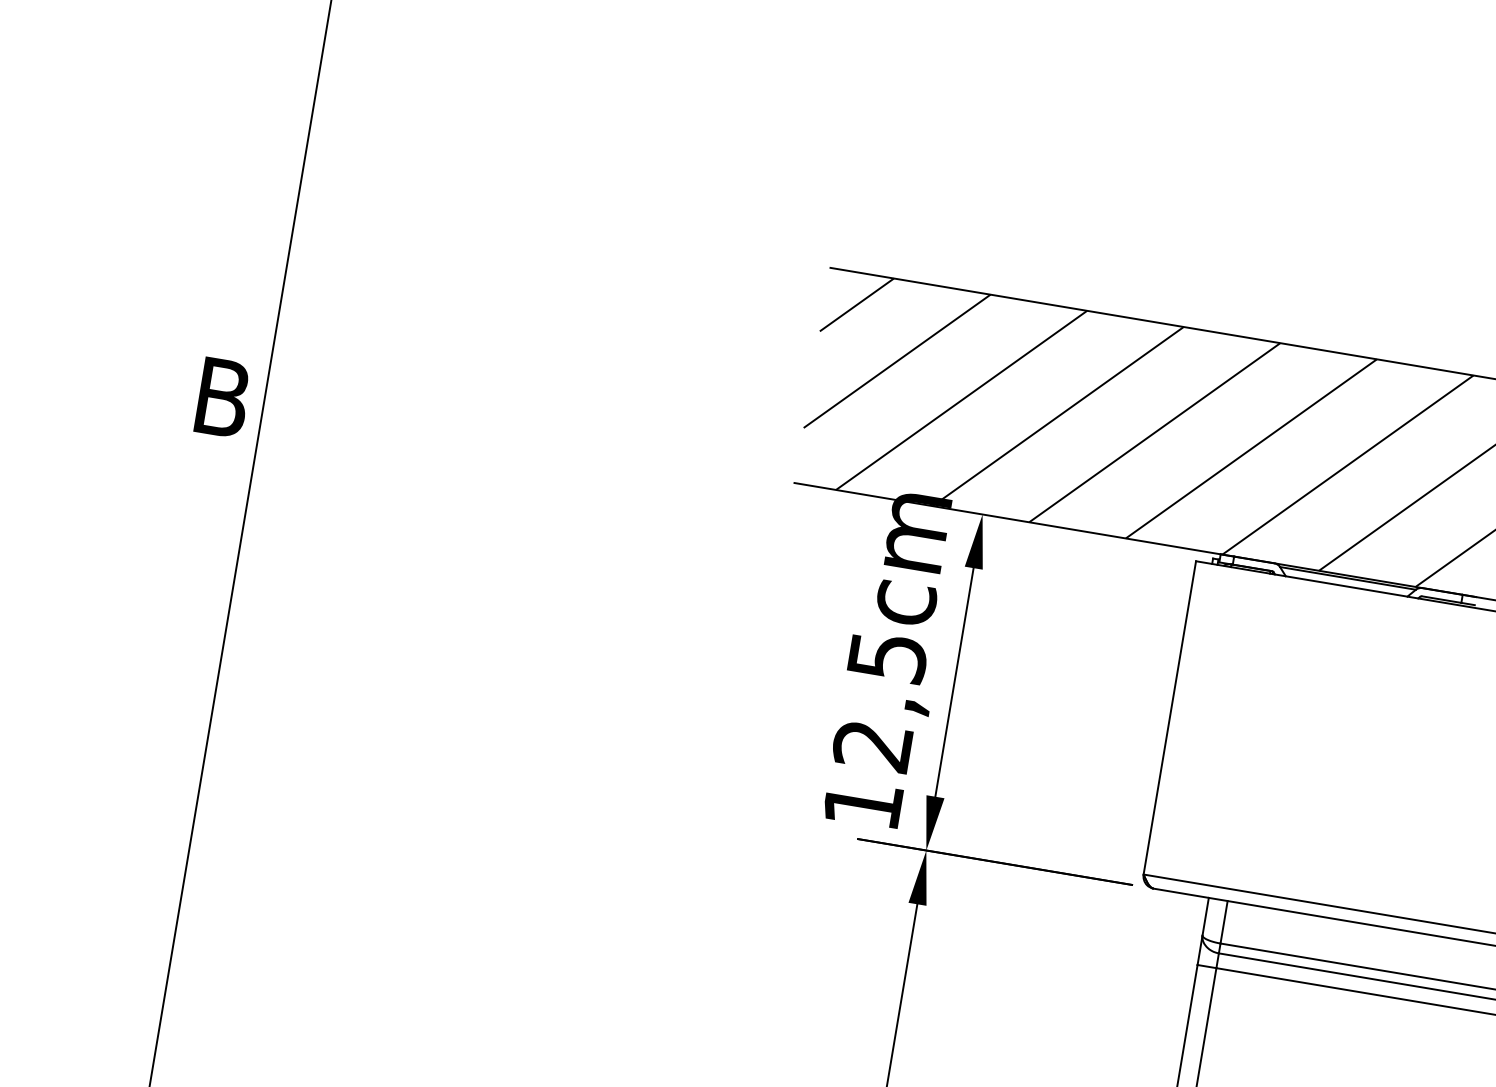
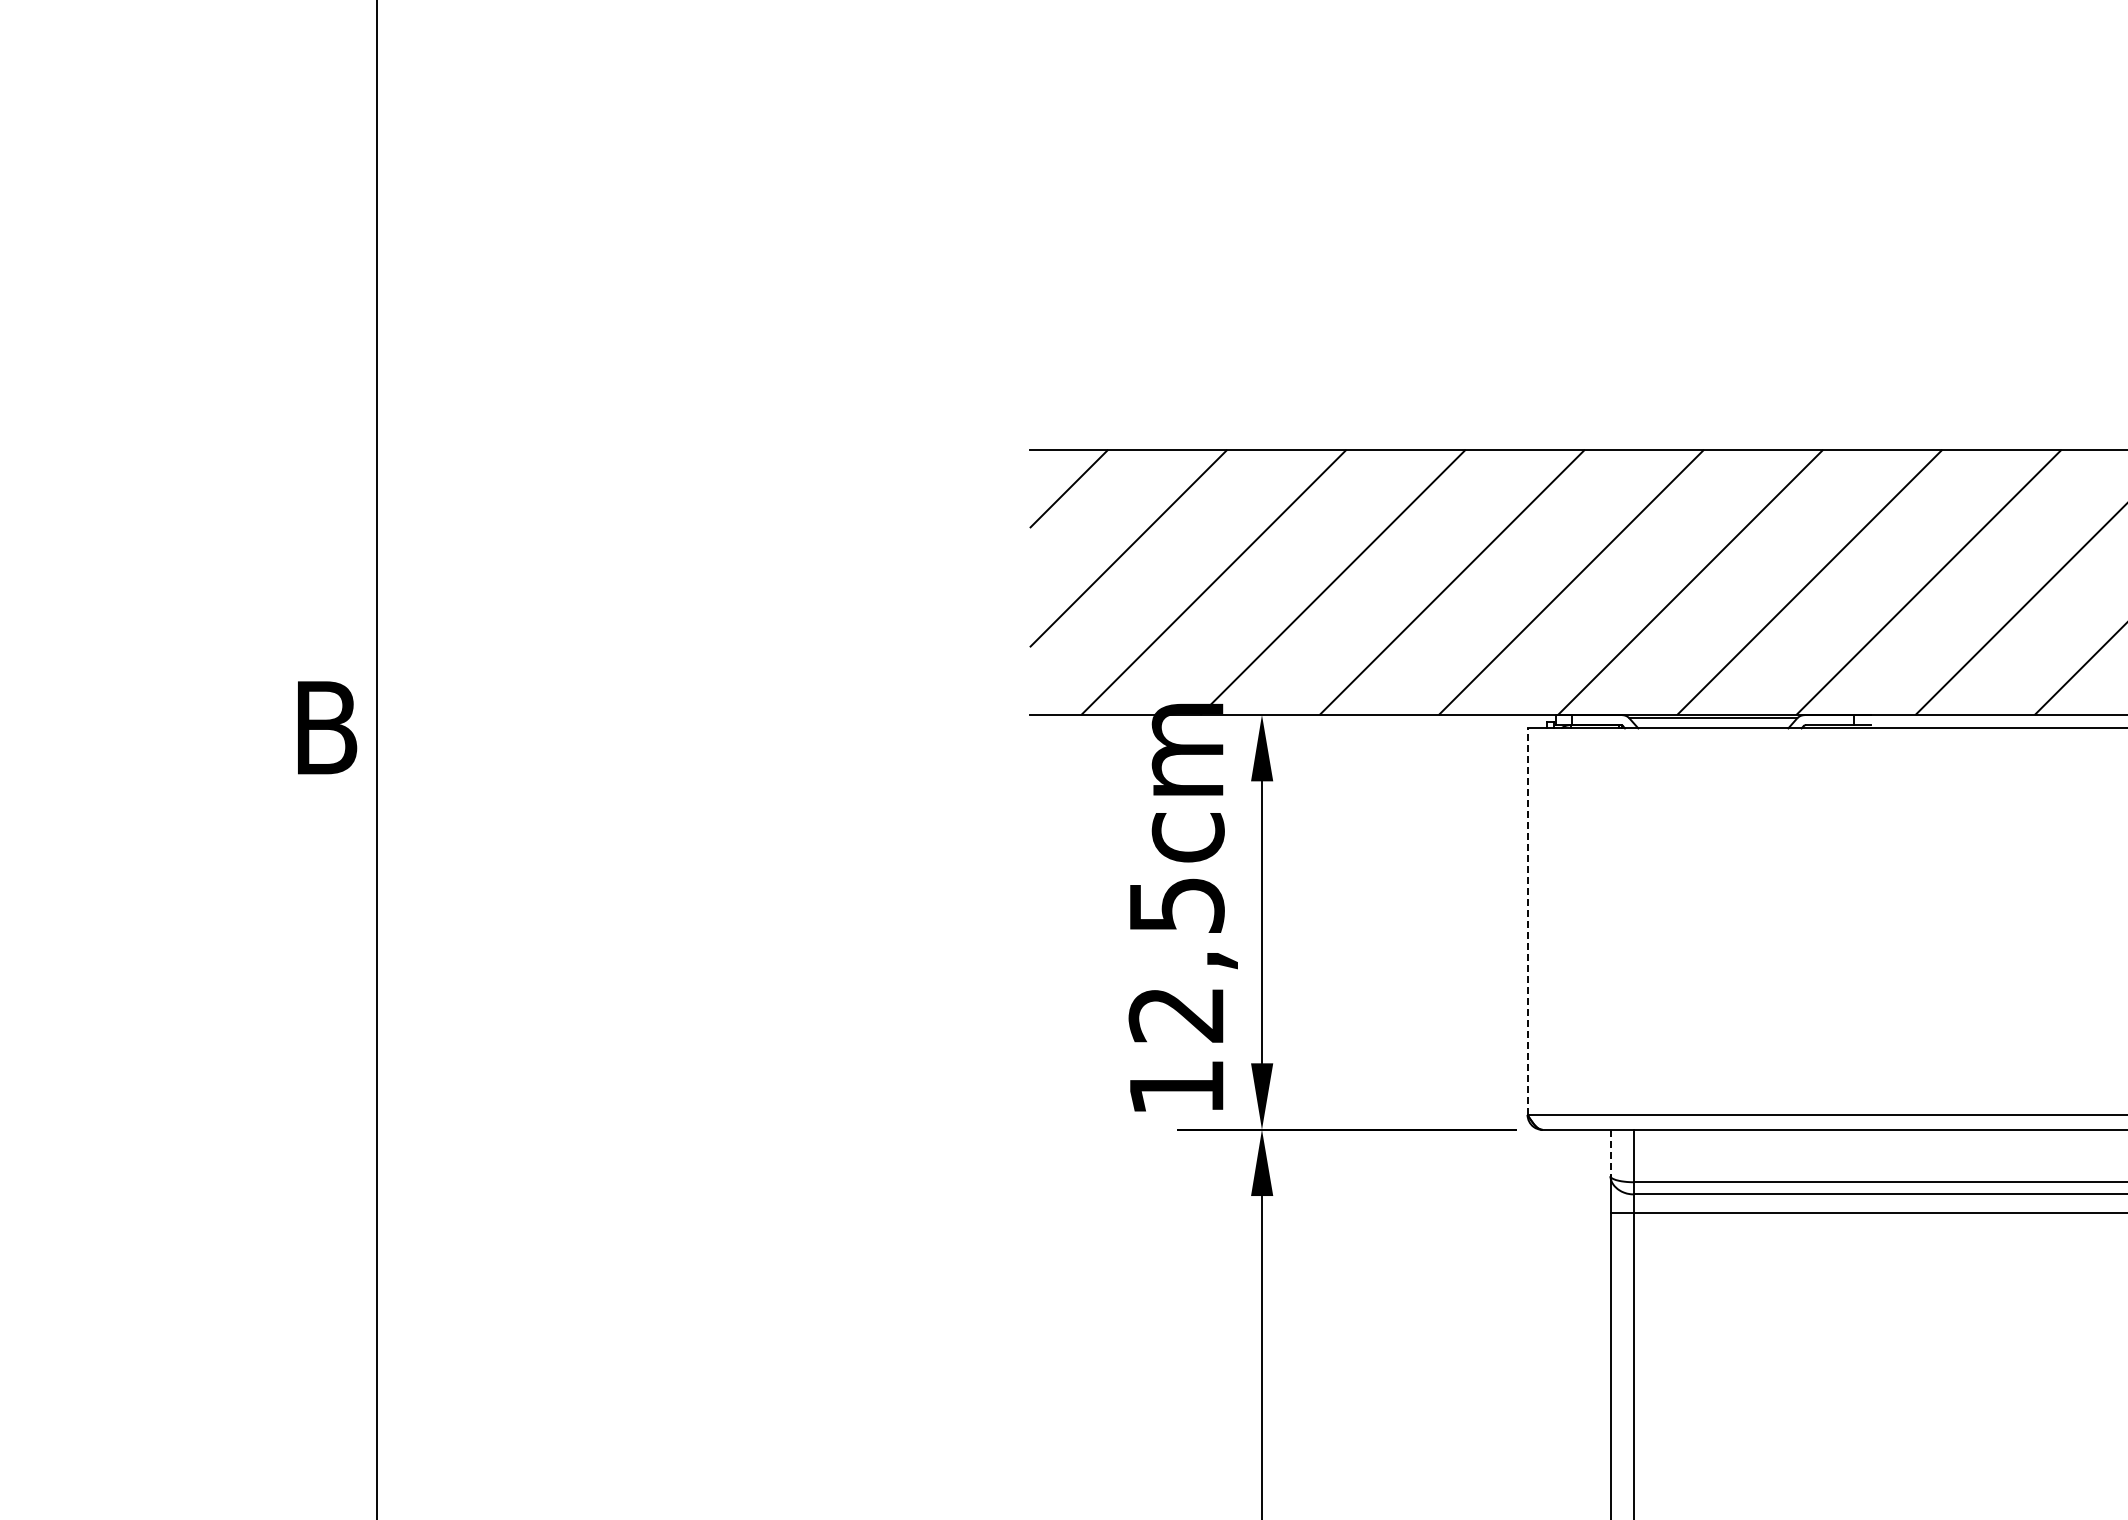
line: (1169, 717) -> (1527, 921), solid -> dashed
line: (1205, 917) -> (1610, 1153), solid -> dashed

